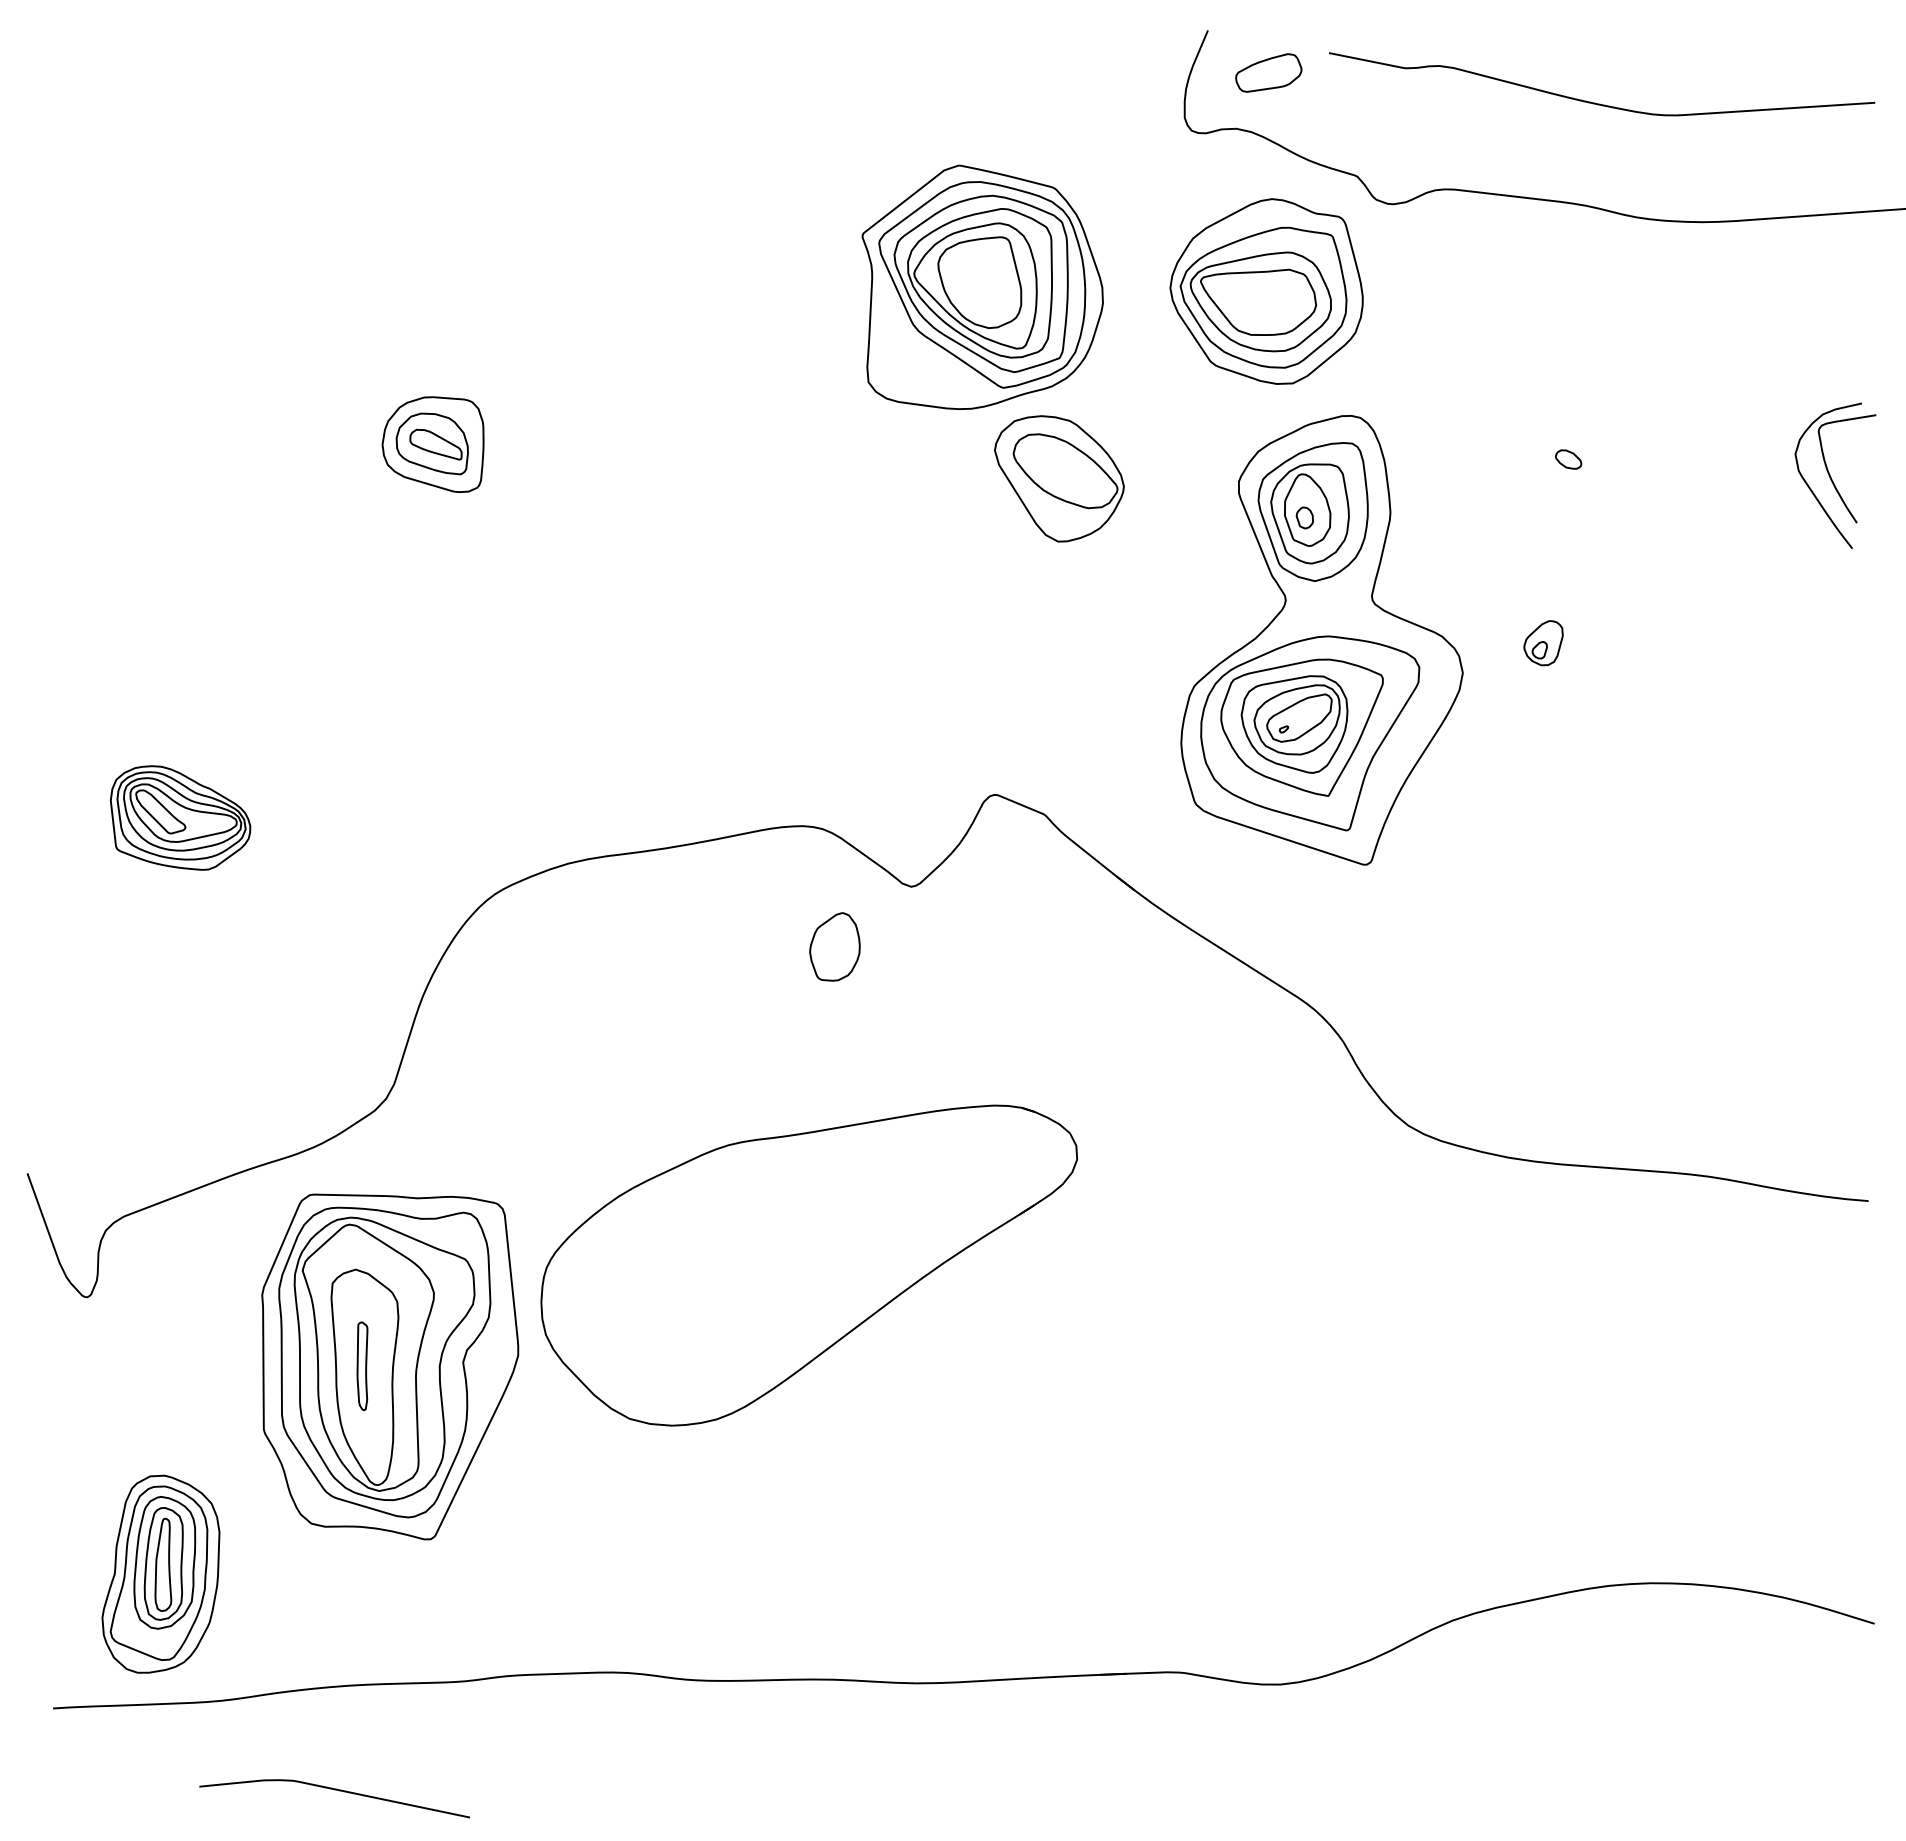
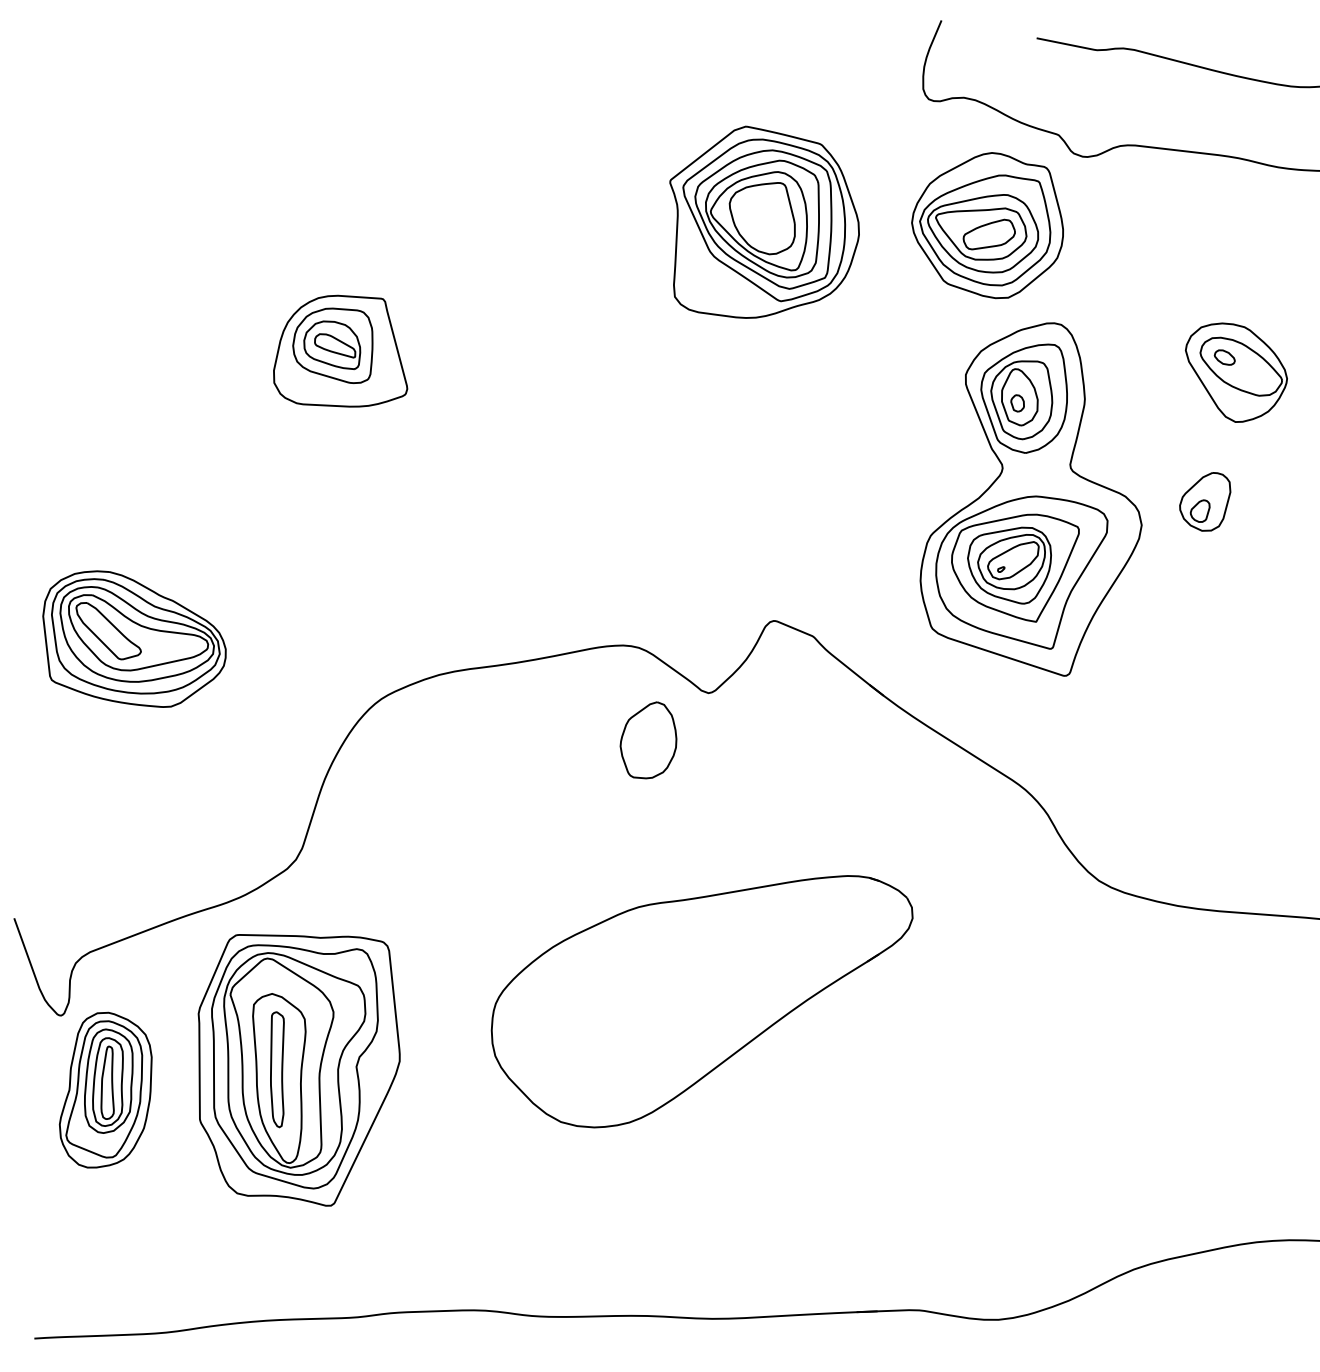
part: (1268, 72) -> (989, 234), moved
part: (442, 451) -> (340, 351), added
part: (1059, 478) -> (1236, 372), moved
part: (1543, 642) -> (1205, 501), size x1.67
part: (180, 817) -> (134, 638), size x1.67
part: (834, 946) -> (648, 740), size x1.43
part: (809, 1265) -> (702, 1001), moved
part: (362, 1366) -> (277, 1069), size x1.67
part: (160, 1573) -> (105, 1089), moved

